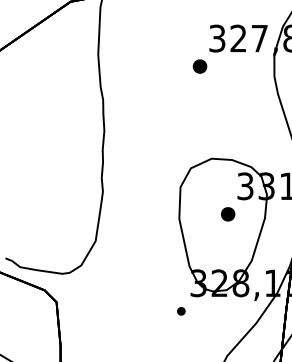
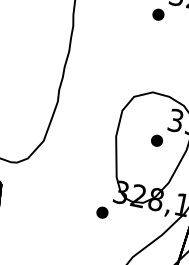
part: (181, 311) -> (102, 212), size x1.67

